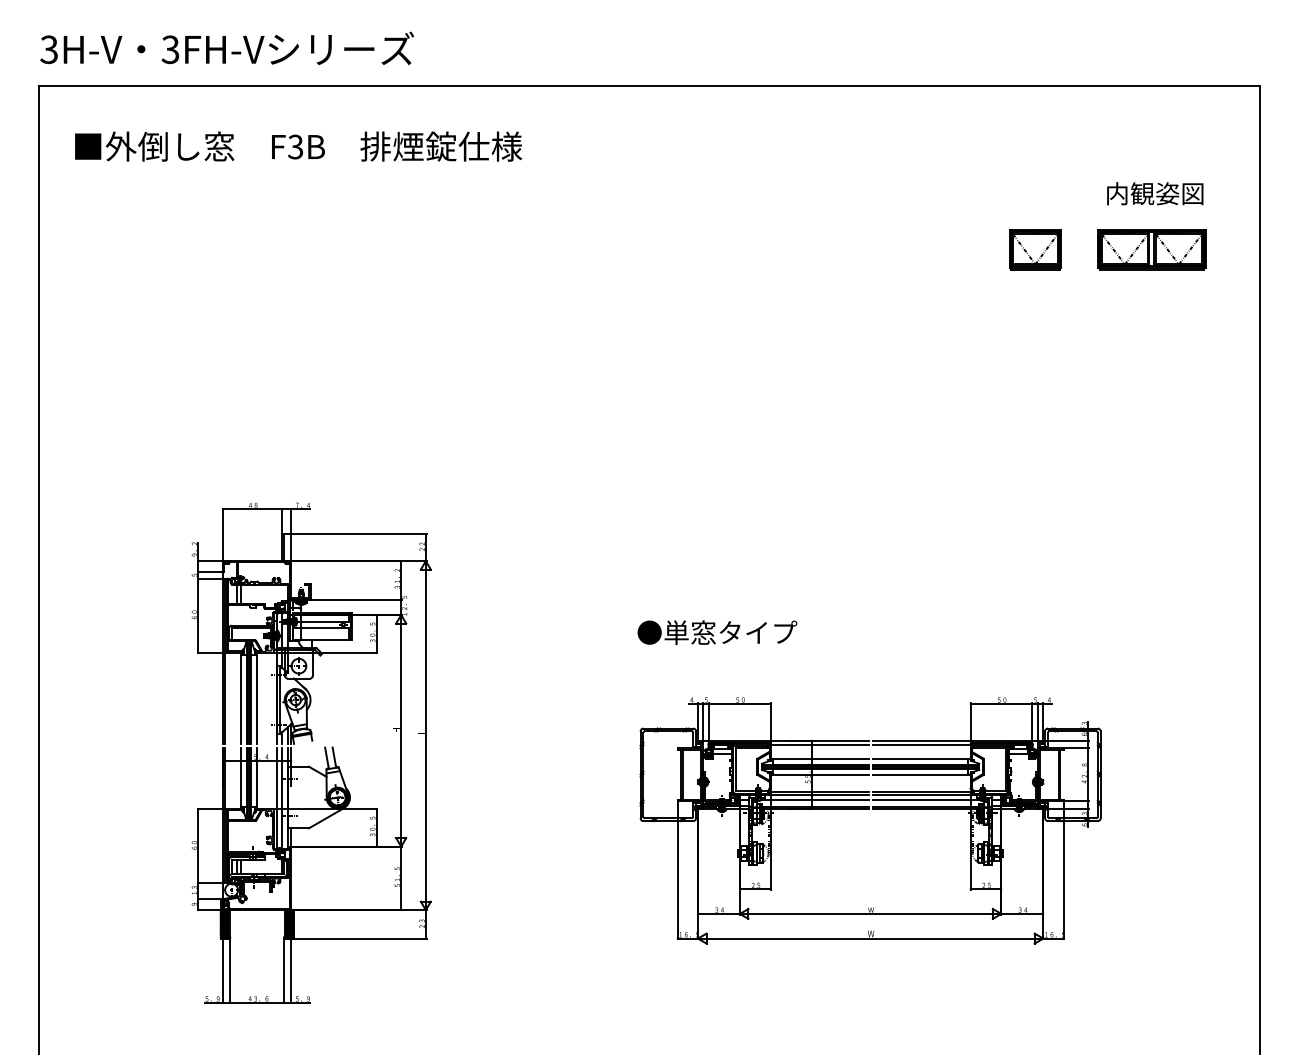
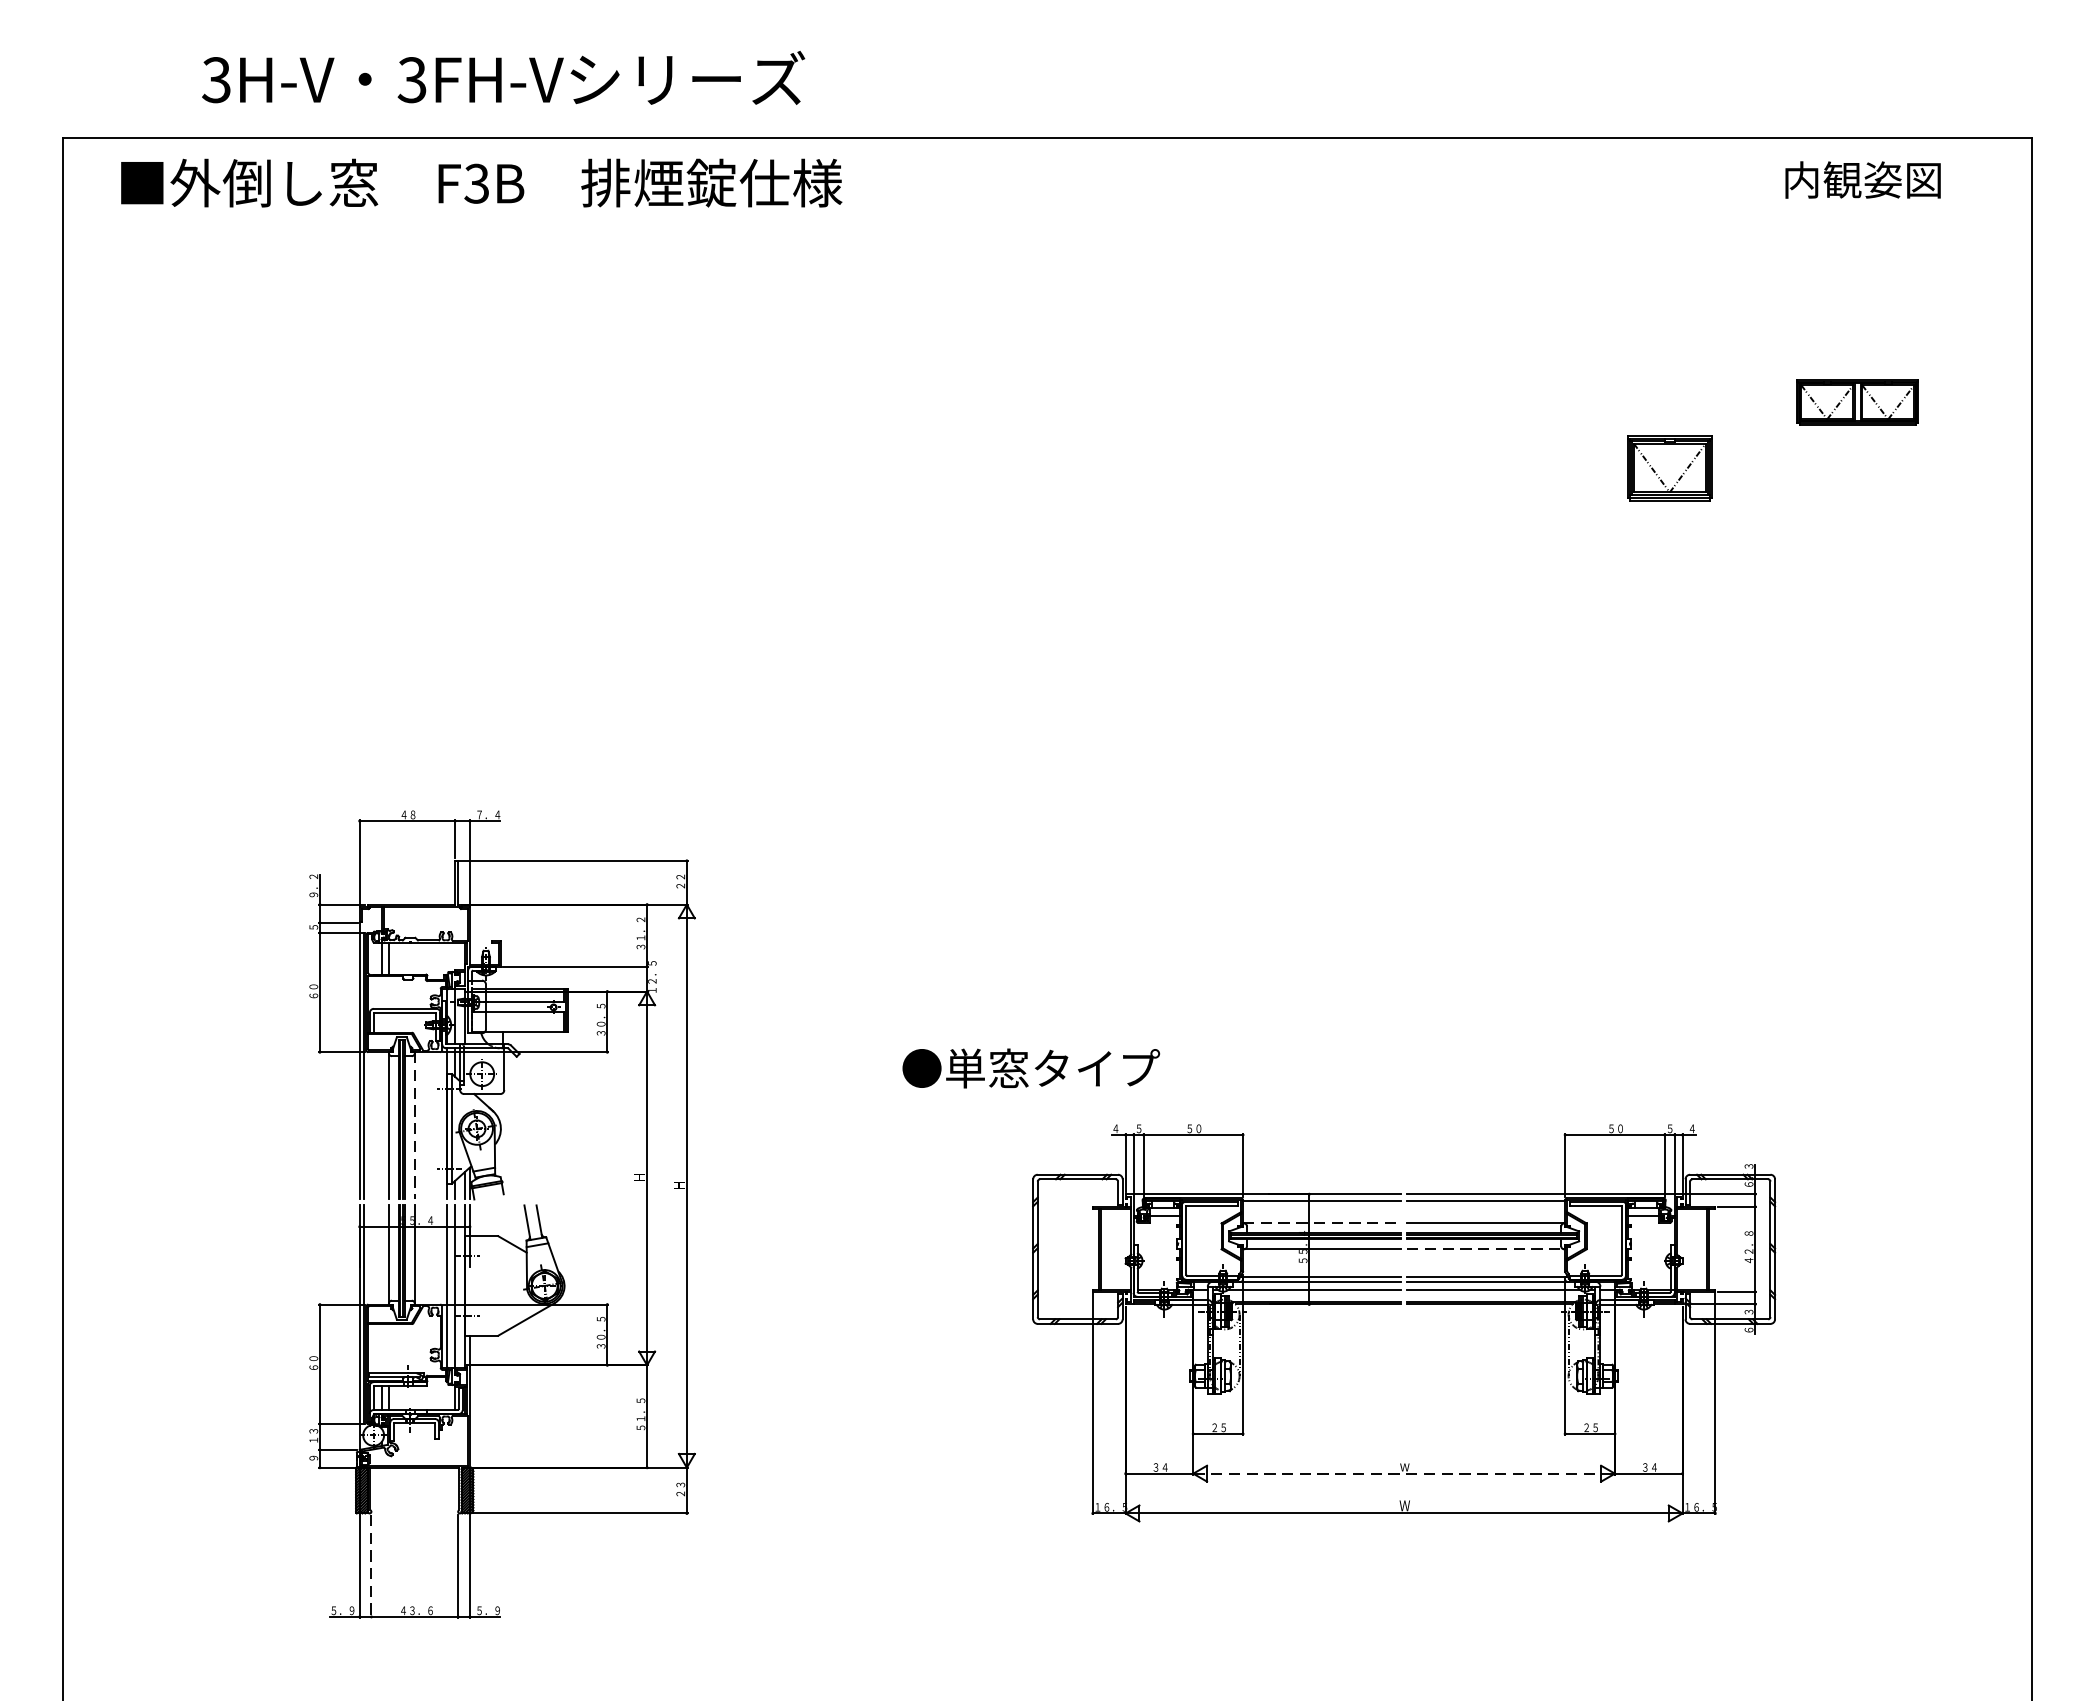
text: (227, 47) -> (504, 76), moved
text: (298, 146) -> (481, 182), moved
text: (1155, 193) -> (1863, 179), moved
part: (1035, 249) -> (1669, 468), moved
part: (1151, 249) -> (1857, 402), size x0.7
text: (717, 632) -> (1031, 1068), moved
line: (257, 698) -> (415, 1126), solid -> dashed
line: (820, 758) -> (1323, 1223), solid -> dashed
line: (922, 774) -> (1487, 1248), solid -> dashed
line: (870, 913) -> (1403, 1472), solid -> dashed
line: (230, 971) -> (371, 1566), solid -> dashed

